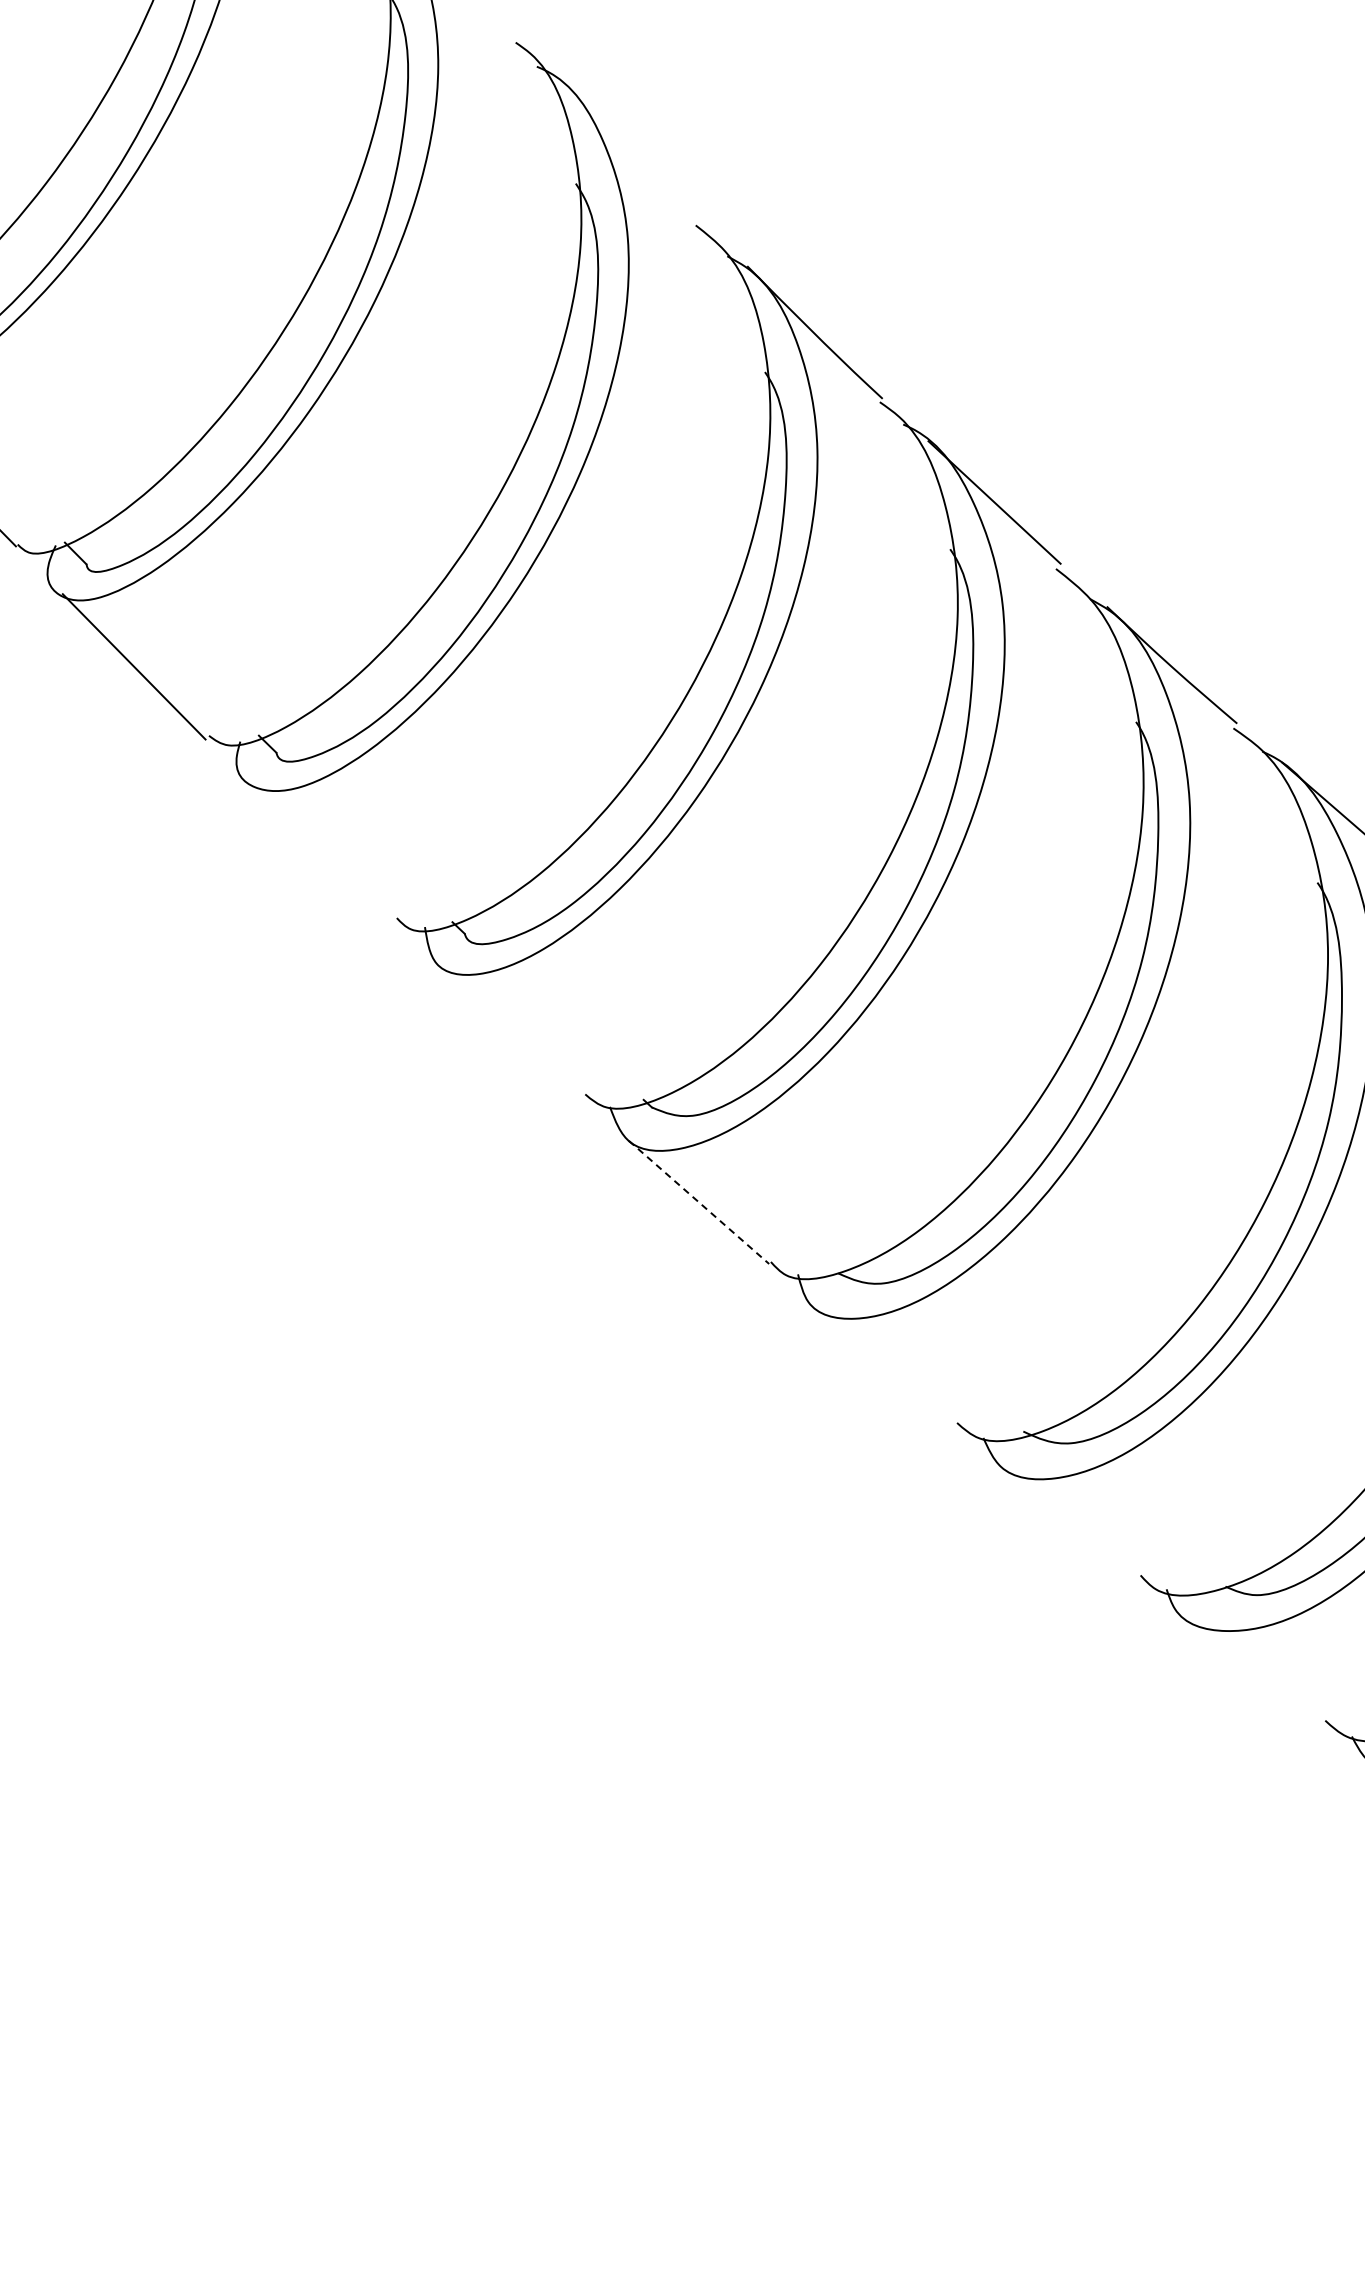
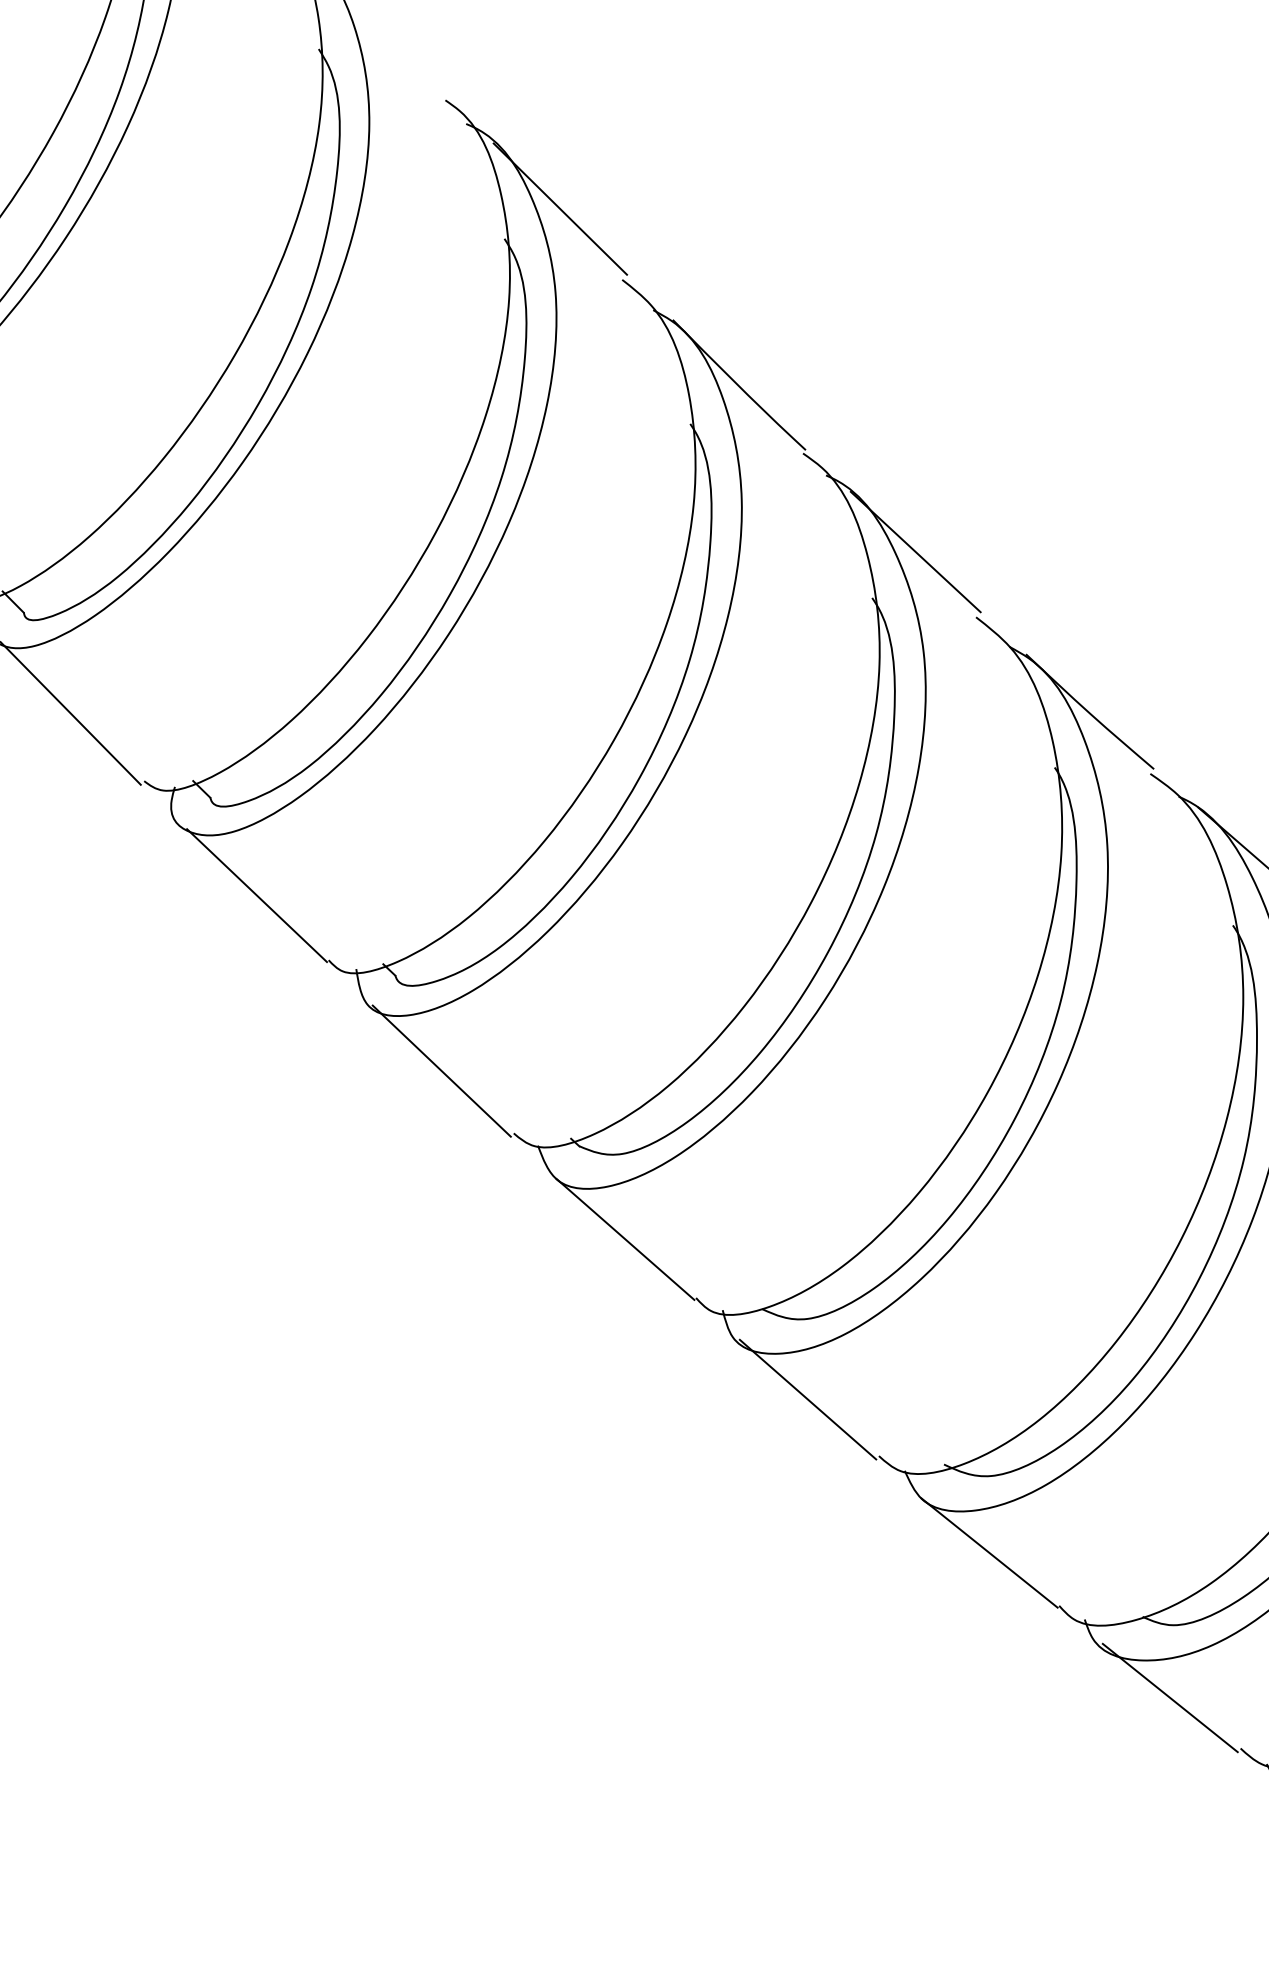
line: (632, 153) -> (560, 209), added
line: (323, 851) -> (256, 894), added
line: (511, 1030) -> (441, 1070), added
line: (699, 1202) -> (625, 1239), dashed -> solid
line: (884, 1365) -> (807, 1399), added
line: (1069, 1521) -> (989, 1552), added
line: (1253, 1669) -> (1170, 1698), added

